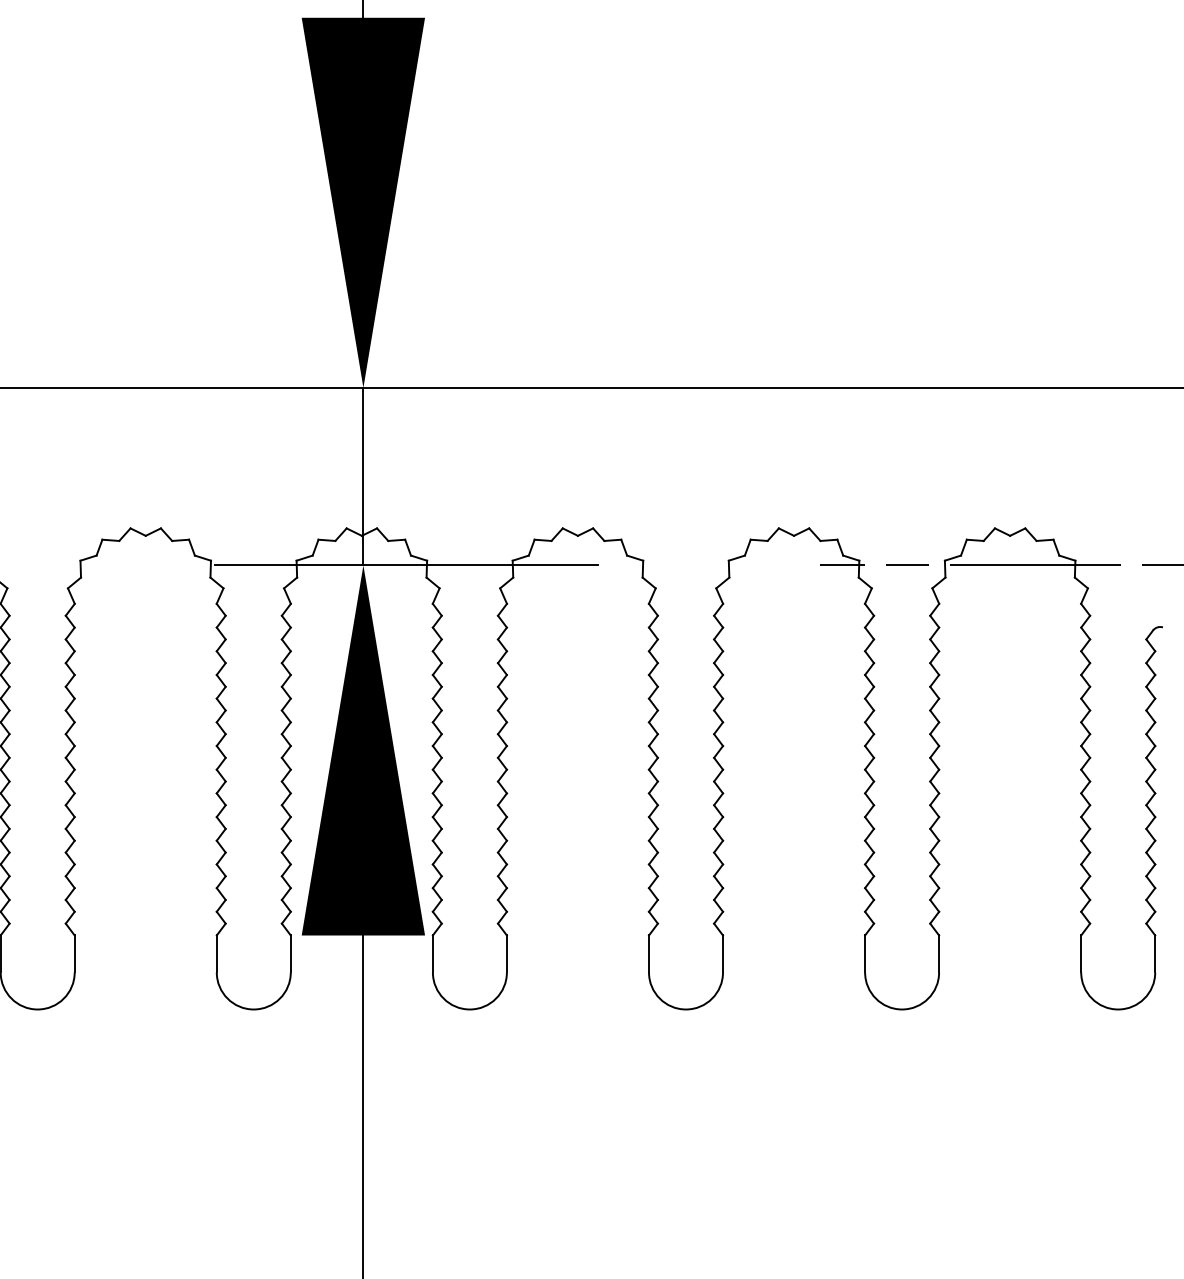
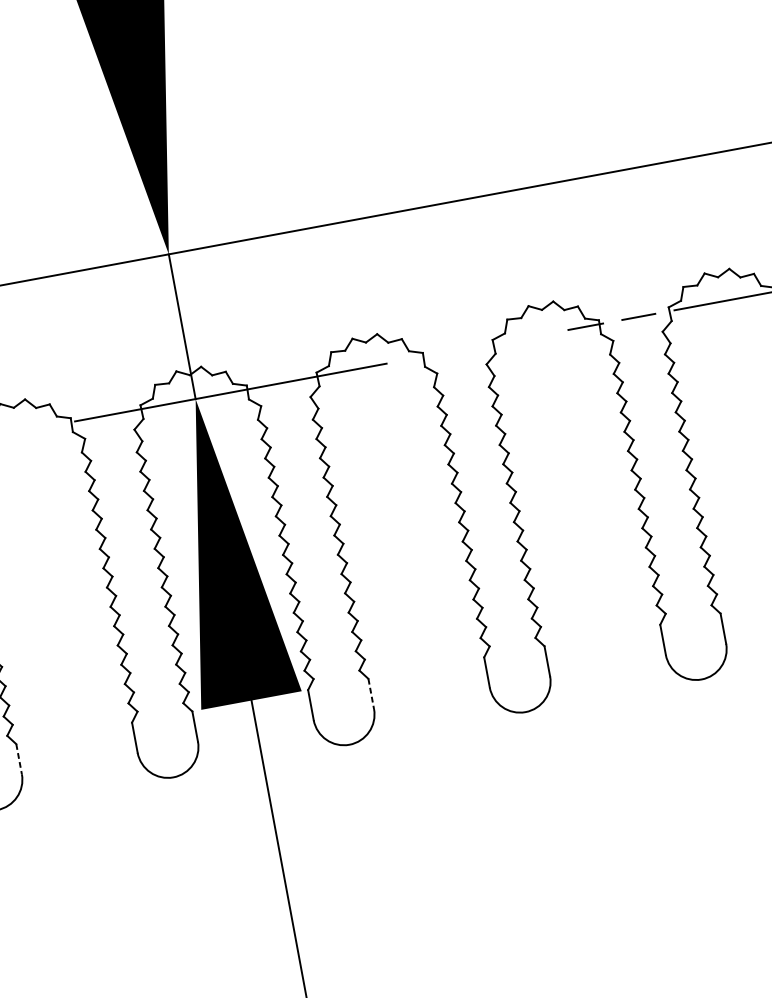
line: (74, 953) -> (18, 758), solid -> dashed
line: (506, 953) -> (370, 693), solid -> dashed

